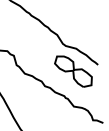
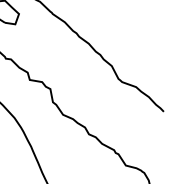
part: (73, 71) -> (129, 117), removed

